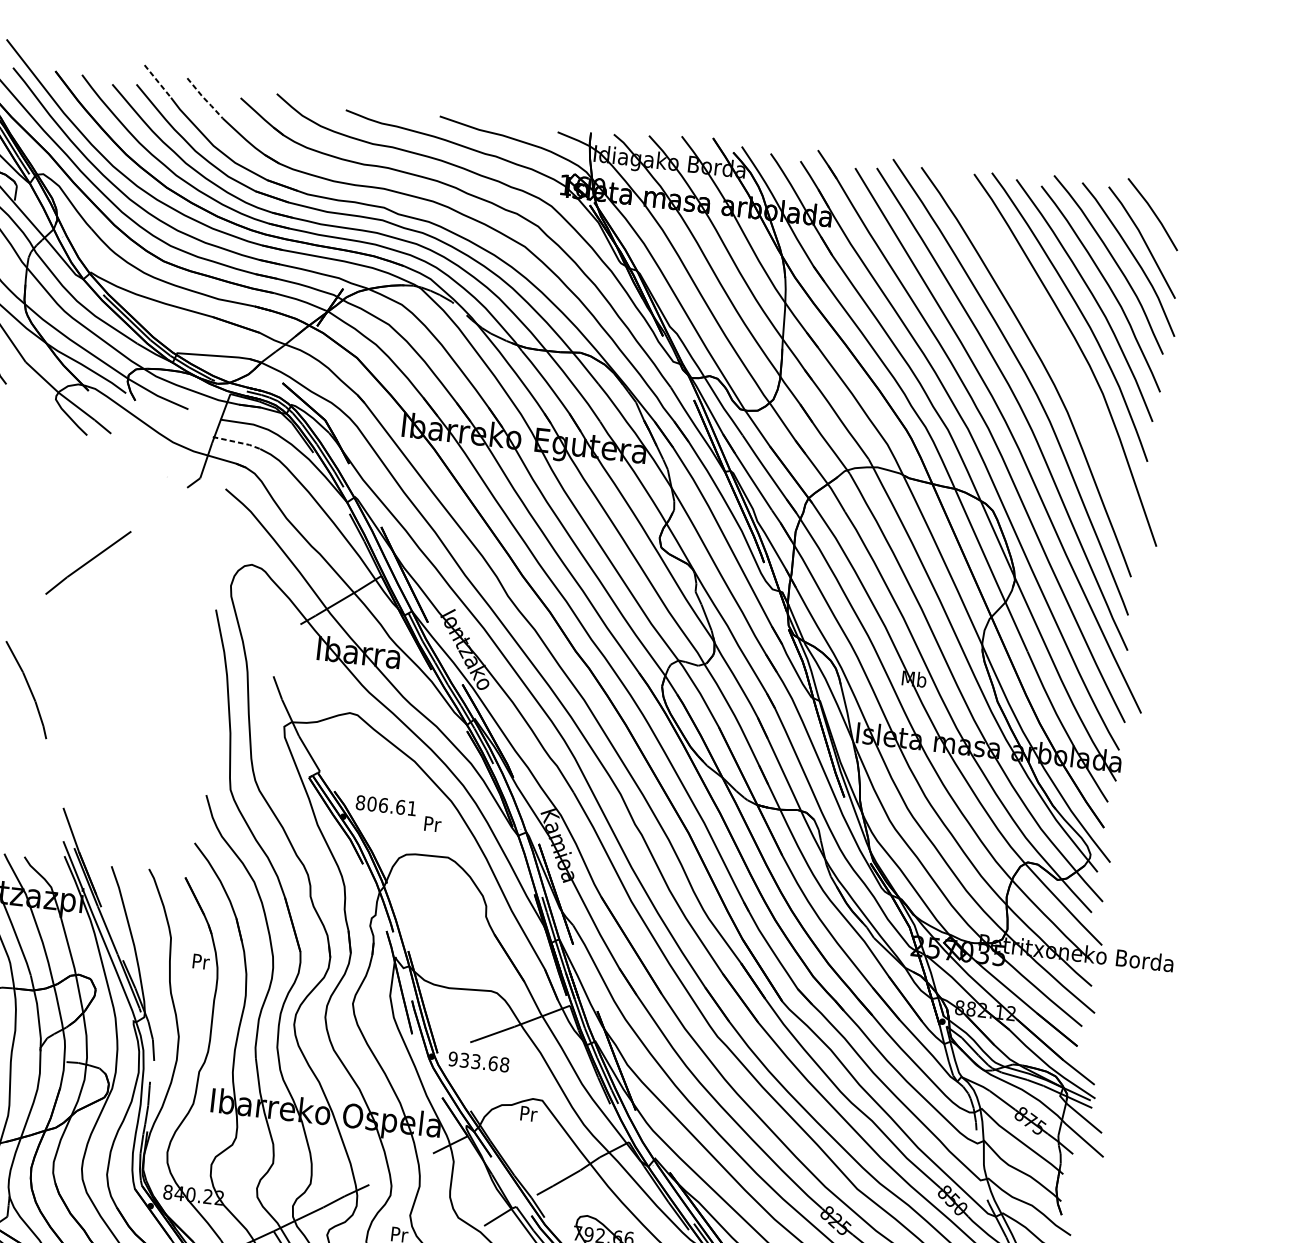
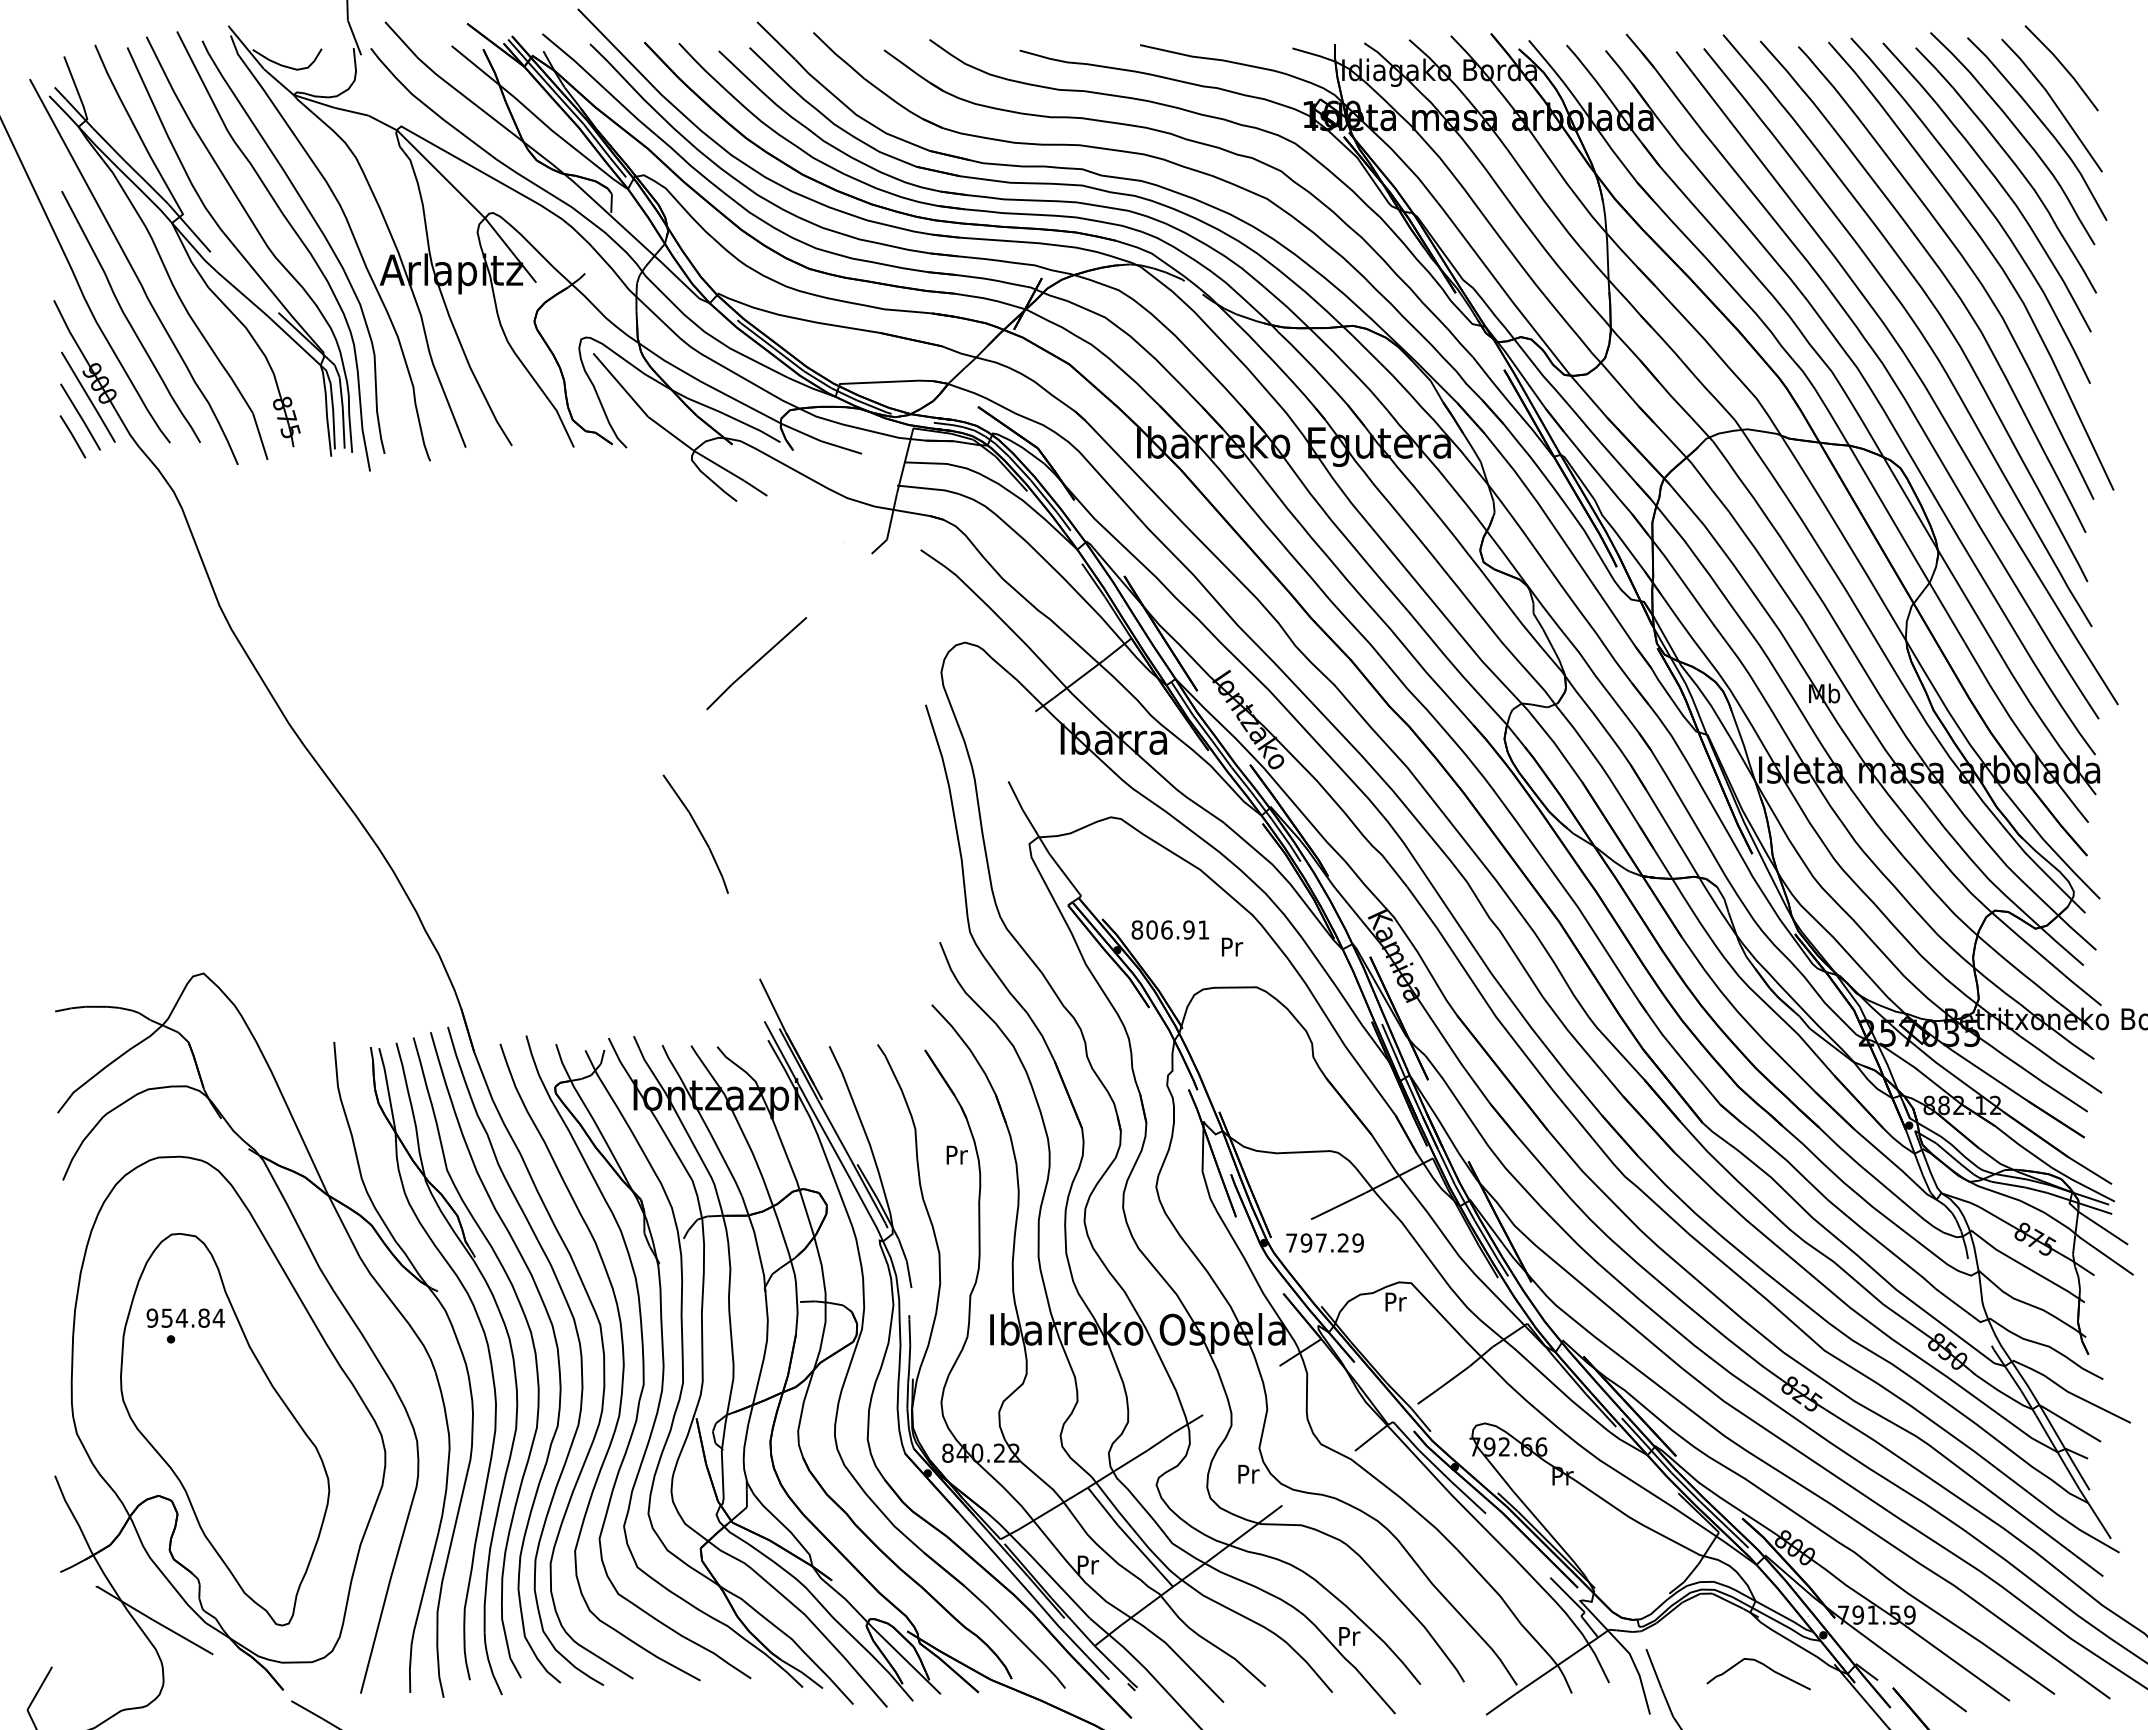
line: (158, 81) -> (776, 40), dashed -> solid
line: (204, 98) -> (838, 56), dashed -> solid
curve: (1060, 356) -> (1964, 261), added
line: (237, 442) -> (929, 488), dashed -> solid
text: (400, 806) -> (1188, 929), 806.61 -> 806.91
text: (478, 1061) -> (1324, 1242), 933.68 -> 797.29

